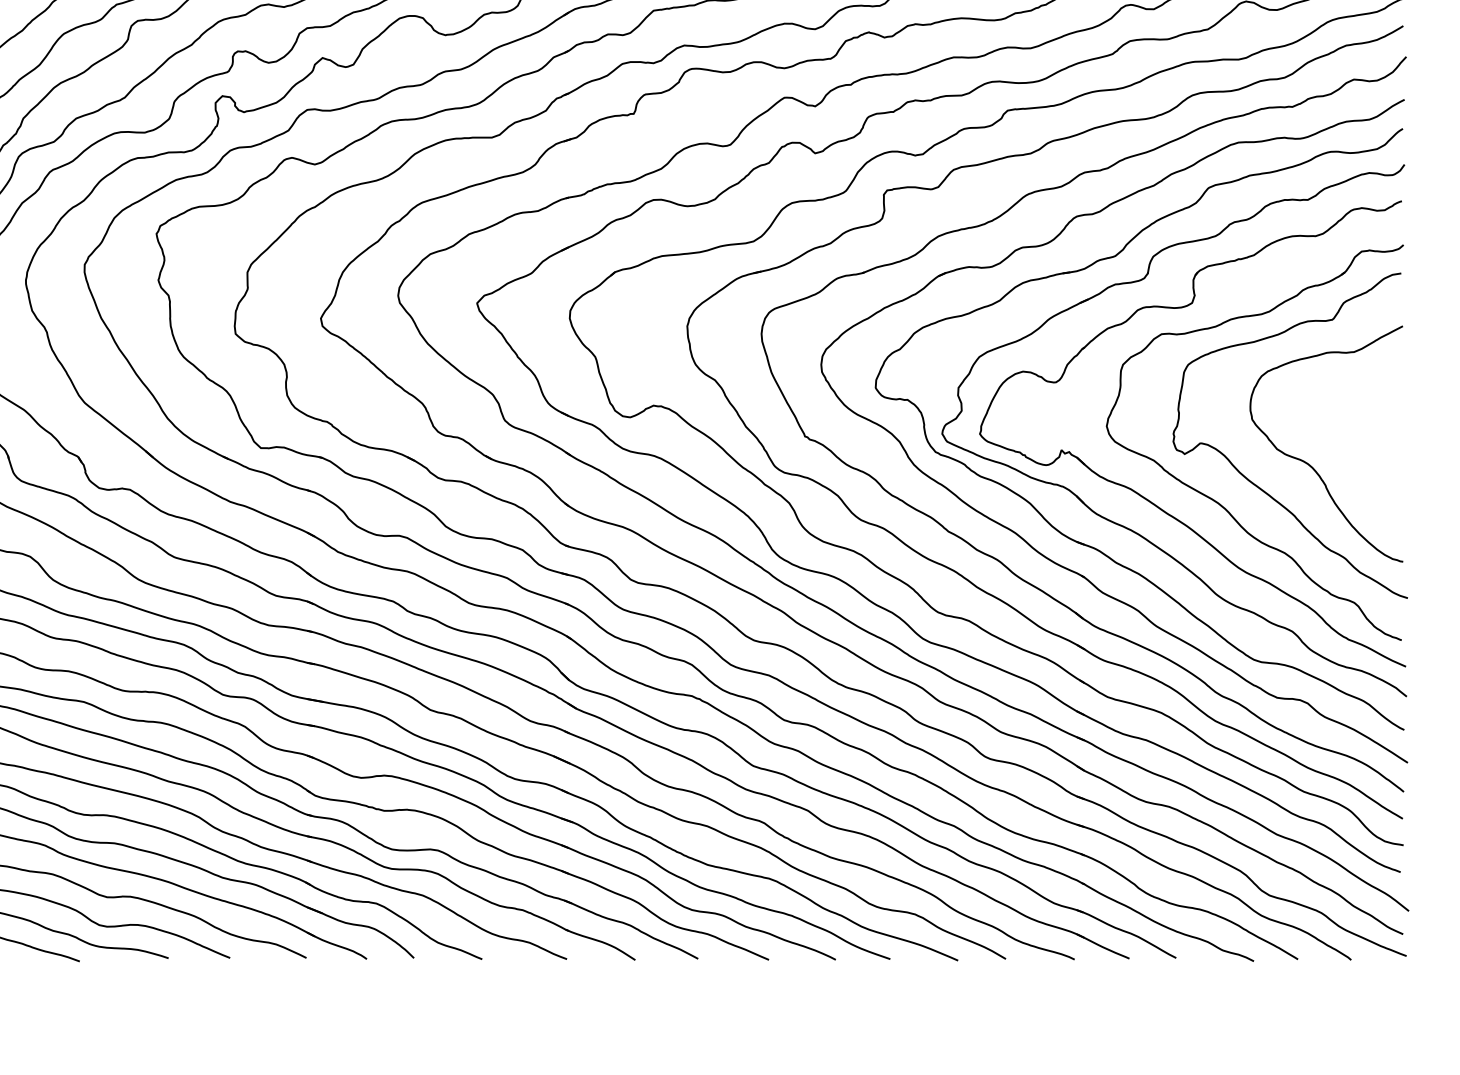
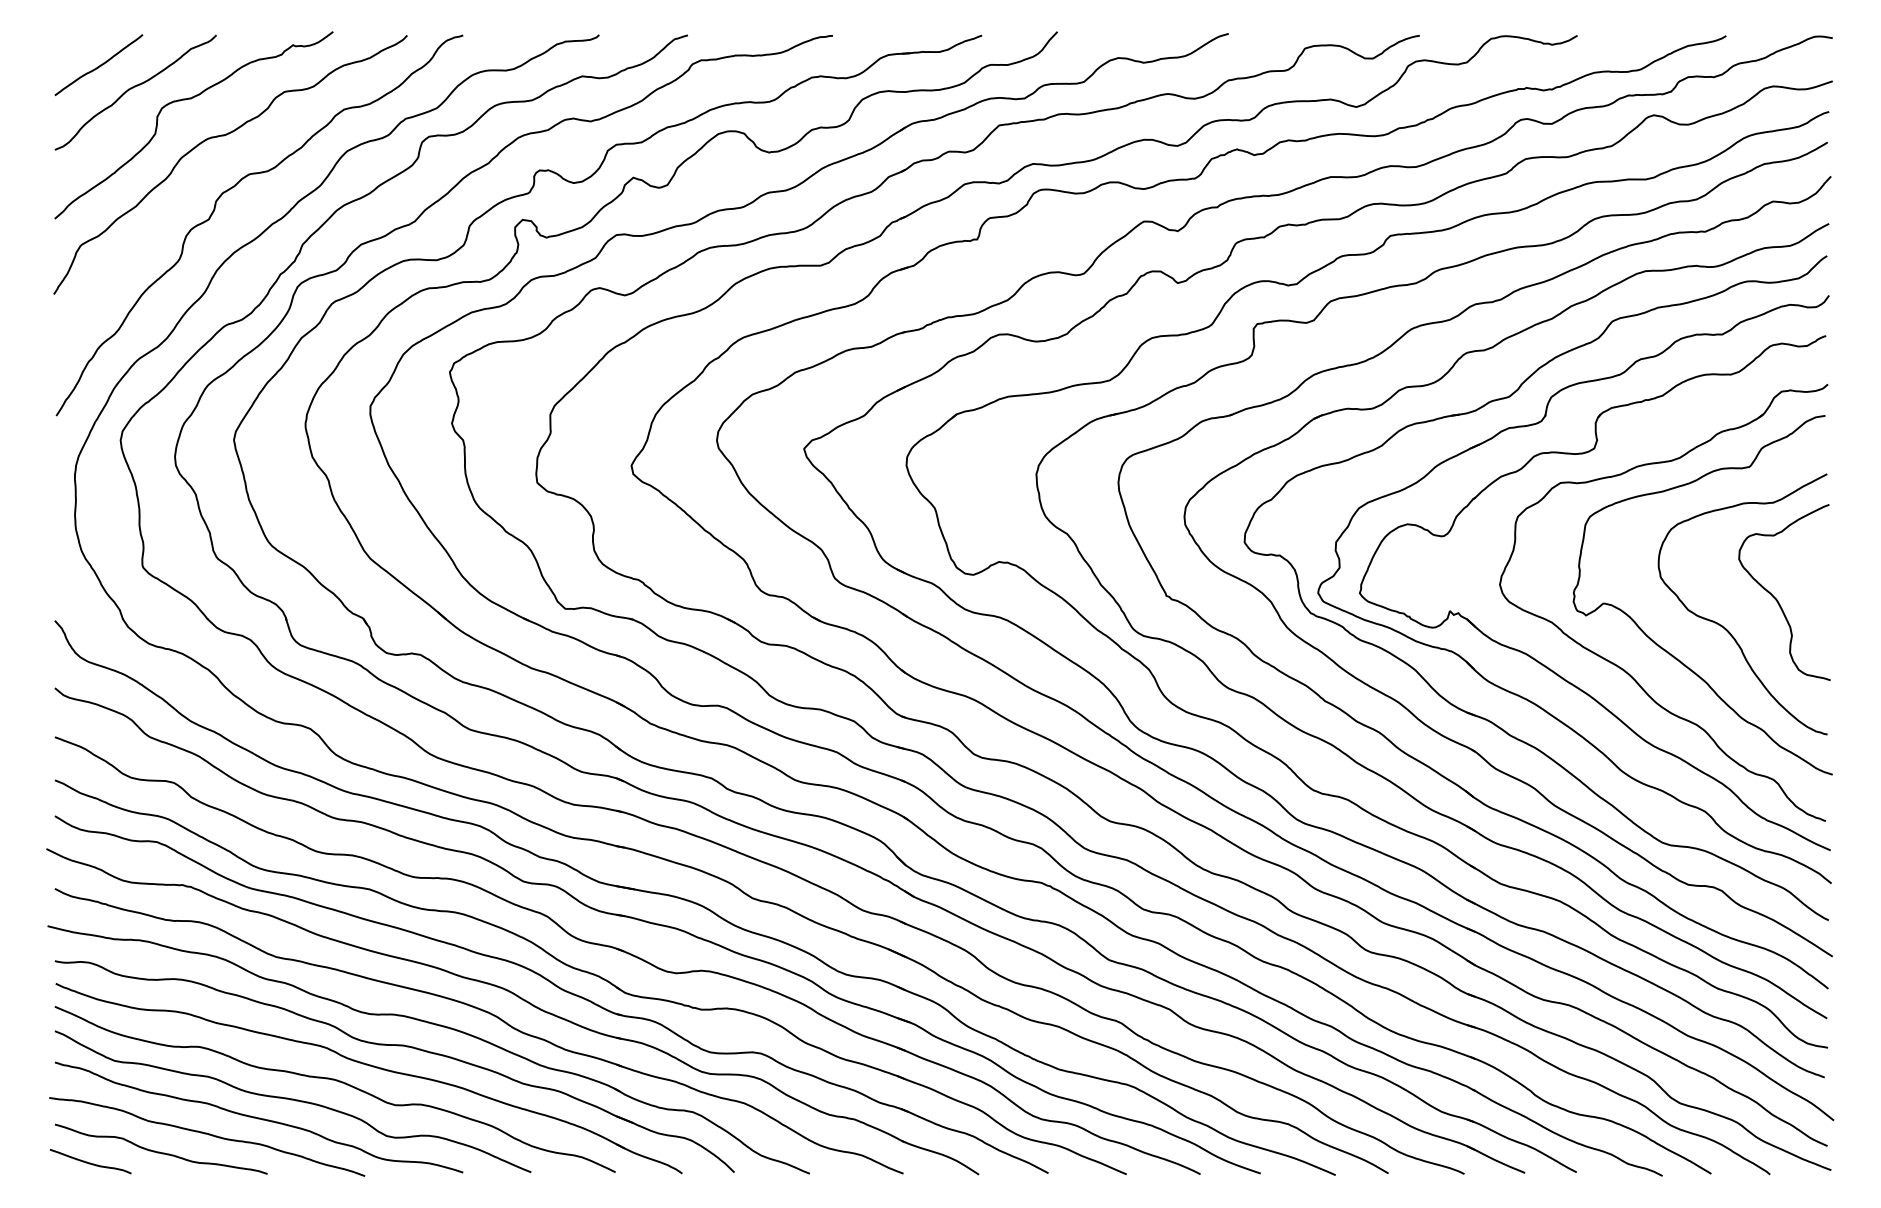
curve: (1357, 439) -> (1777, 599), added

